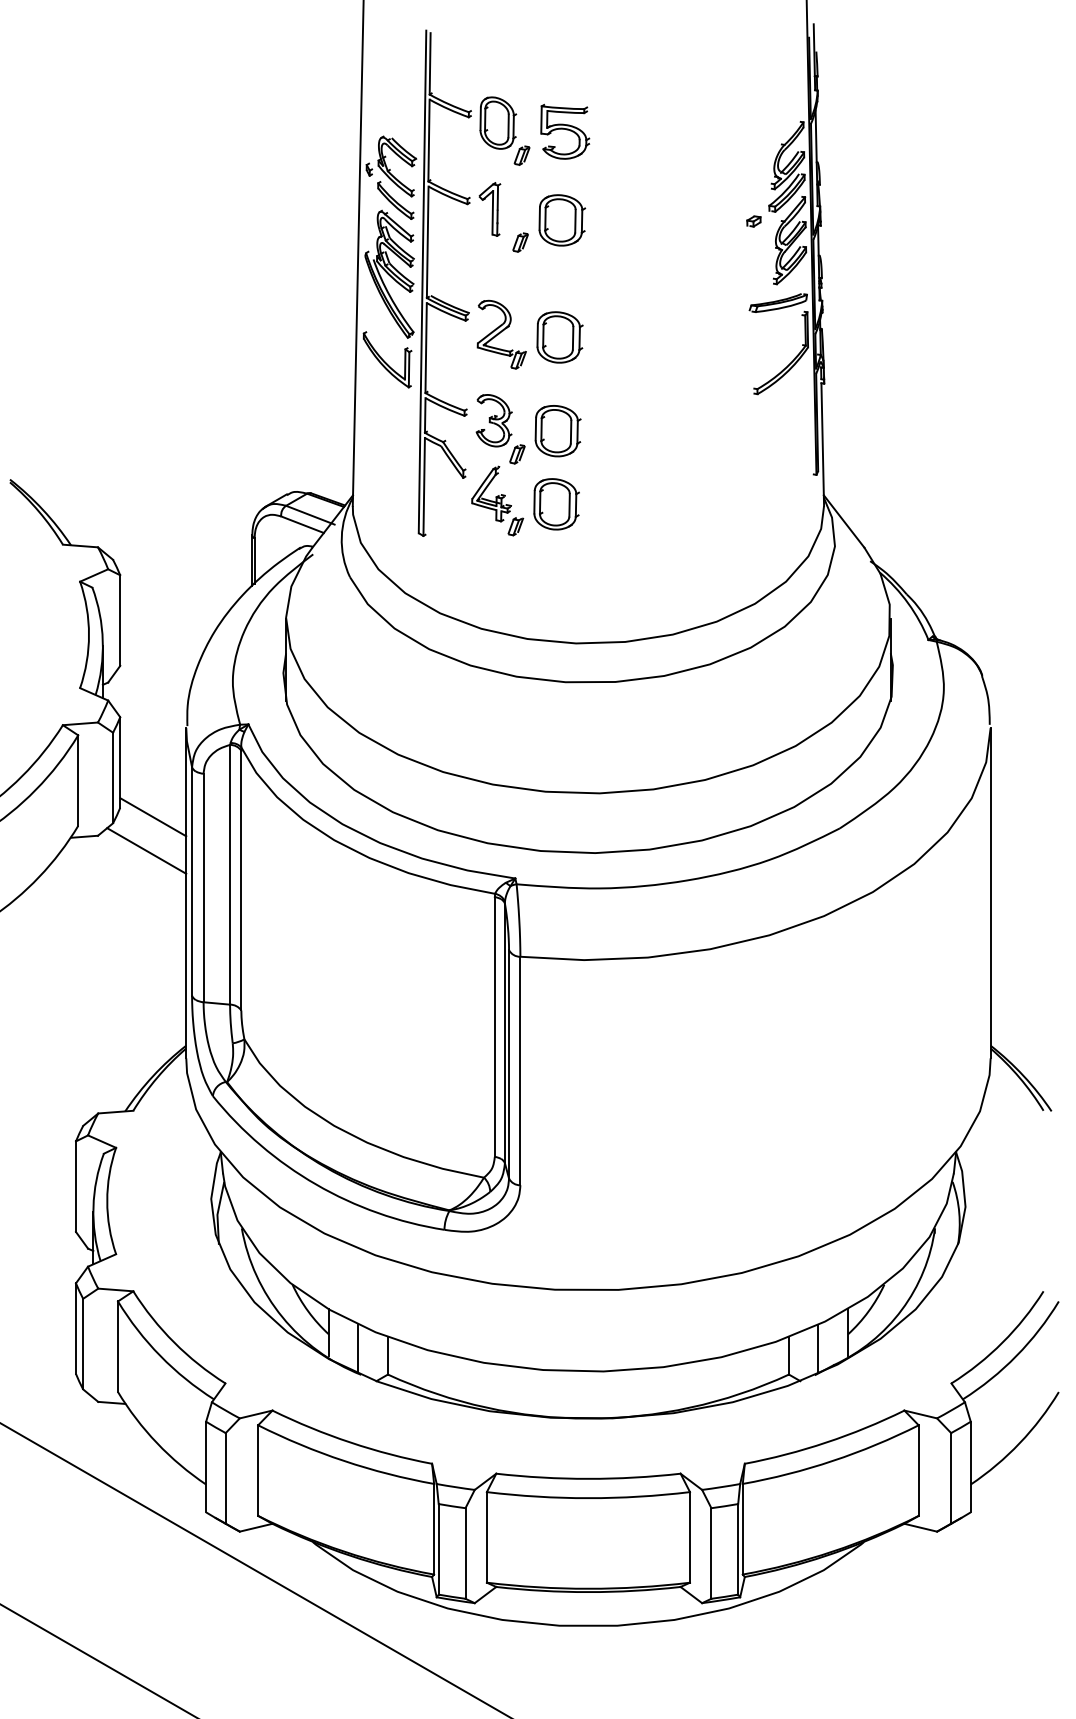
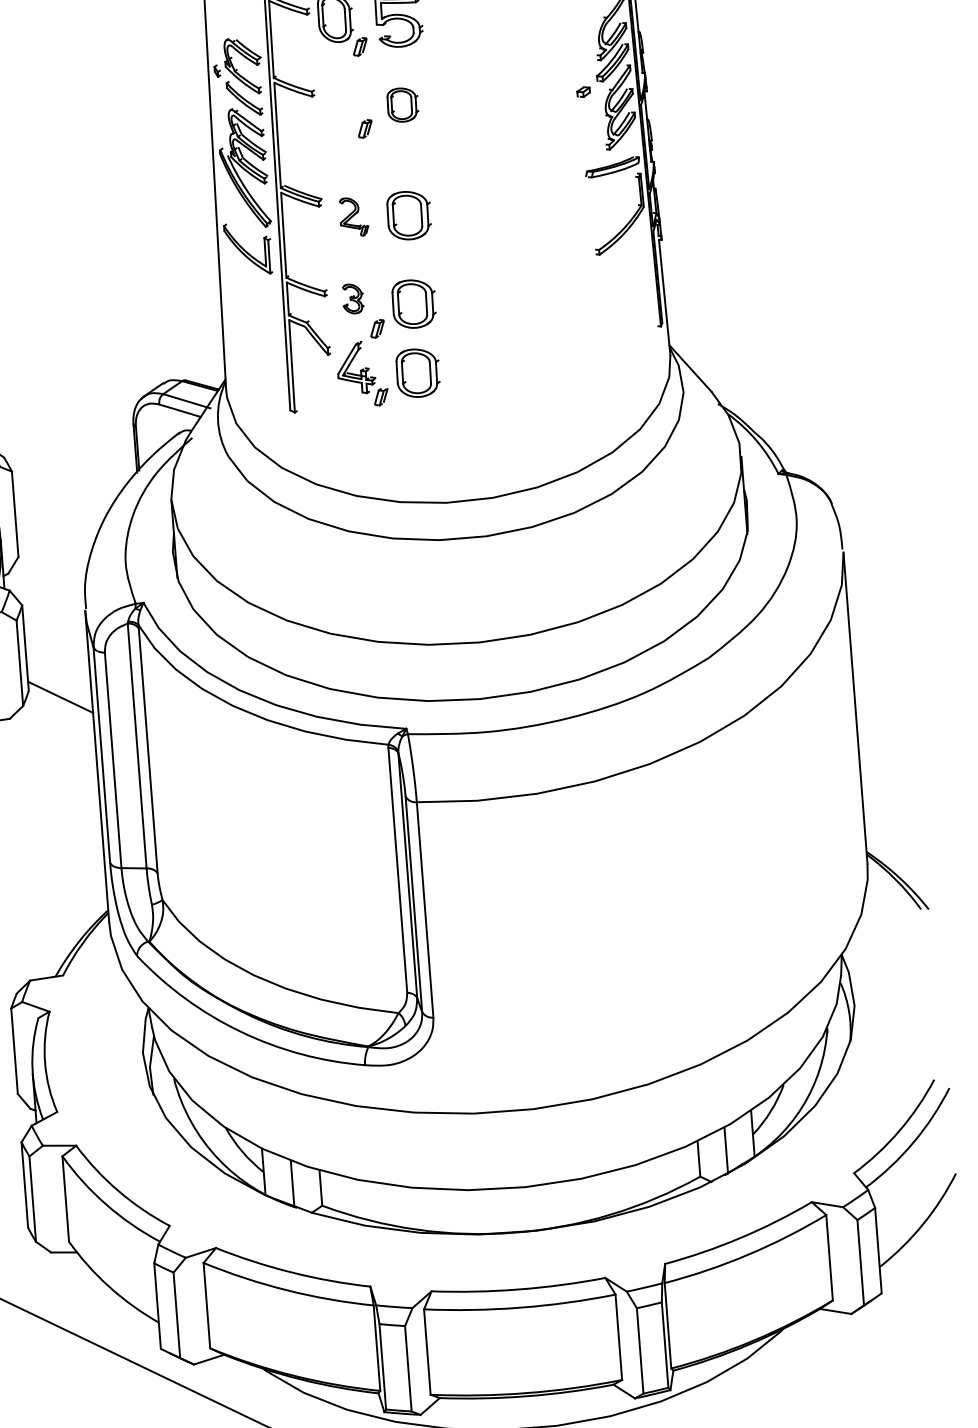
part: (489, 209) -> (333, 100), removed
part: (562, 220) -> (403, 105), size x0.7
part: (501, 334) -> (353, 216), size x0.6
part: (493, 420) -> (352, 298), size x0.6
line: (146, 850) -> (56, 729), removed

